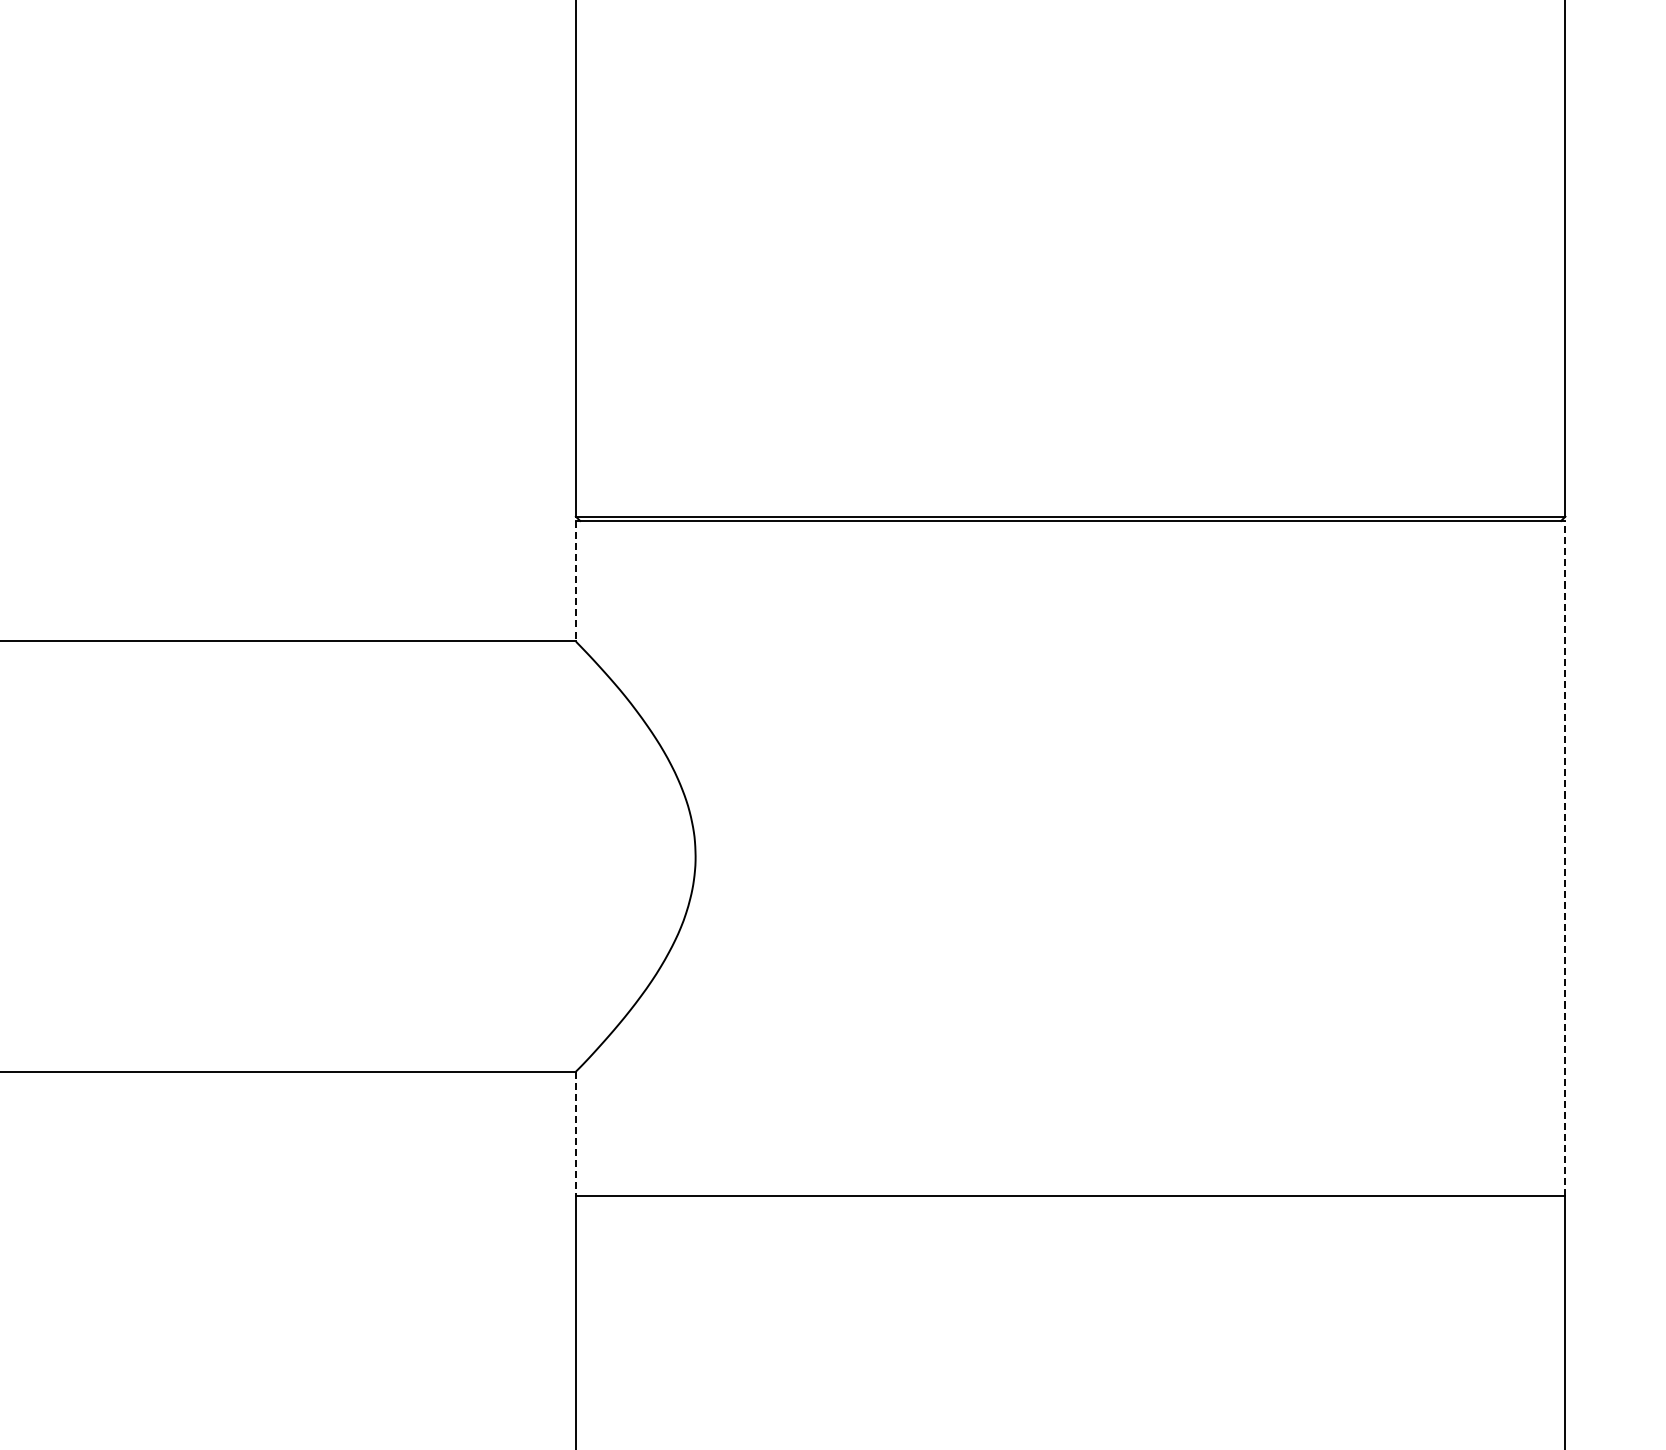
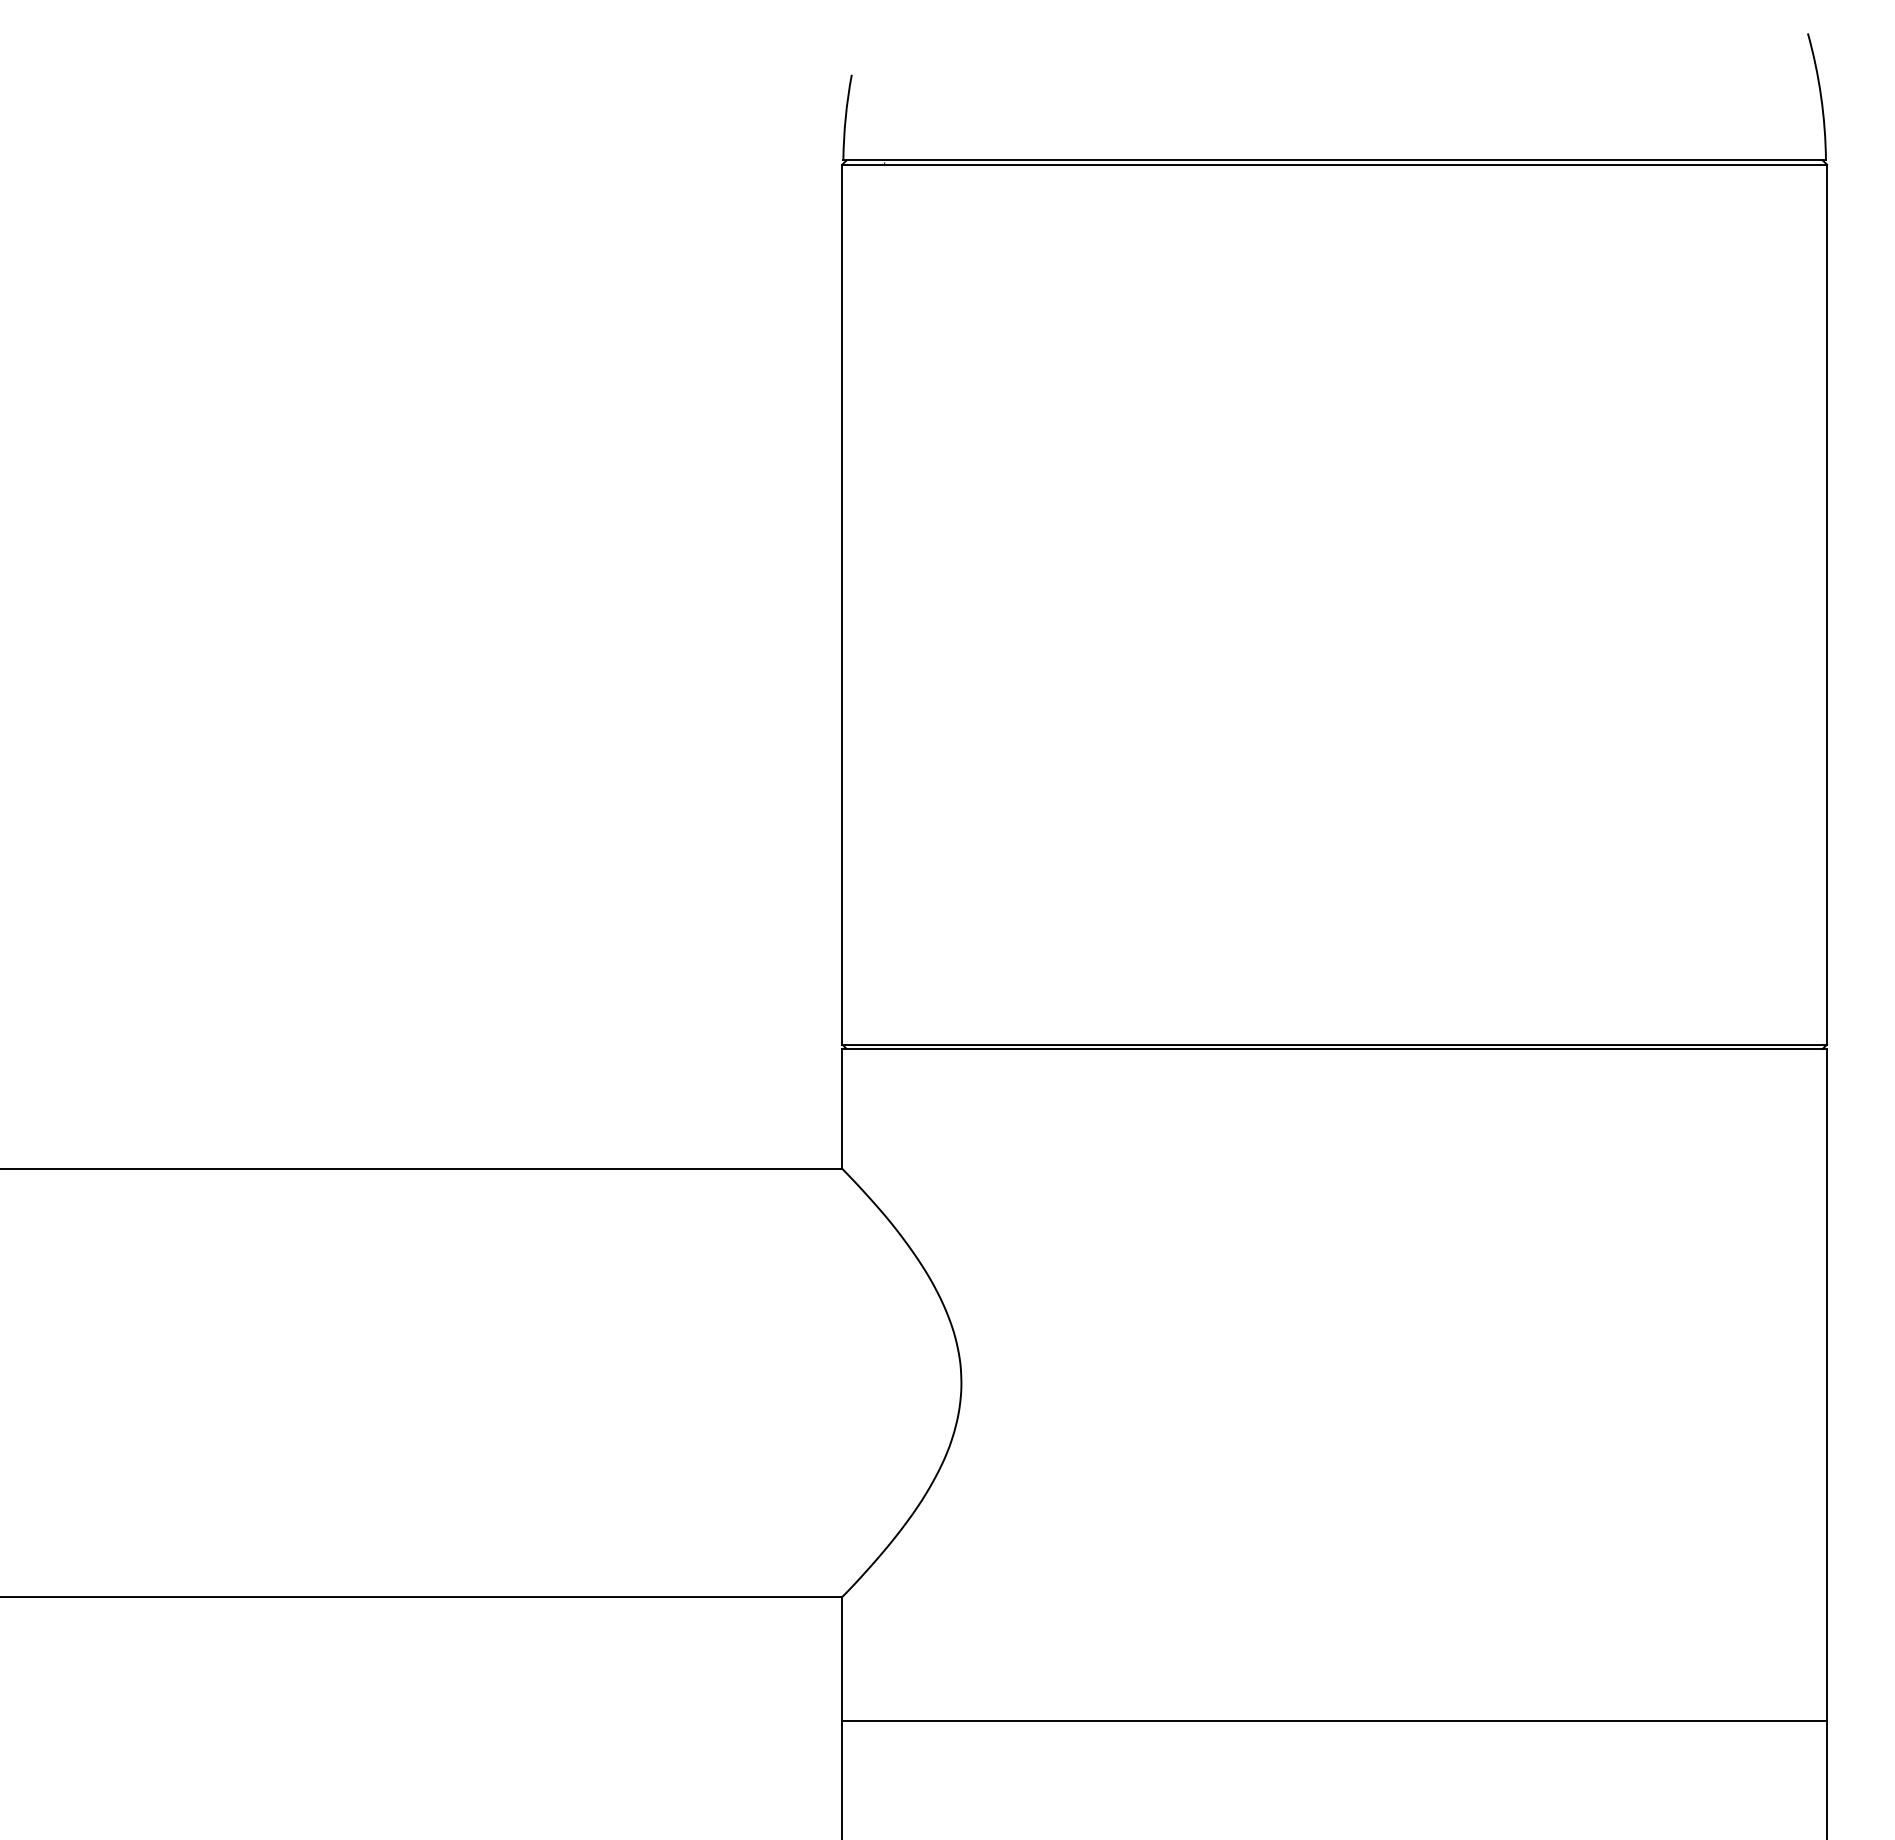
line: (576, 580) -> (842, 1108), dashed -> solid
line: (1565, 858) -> (1827, 1384), dashed -> solid
line: (576, 1134) -> (842, 1659), dashed -> solid

